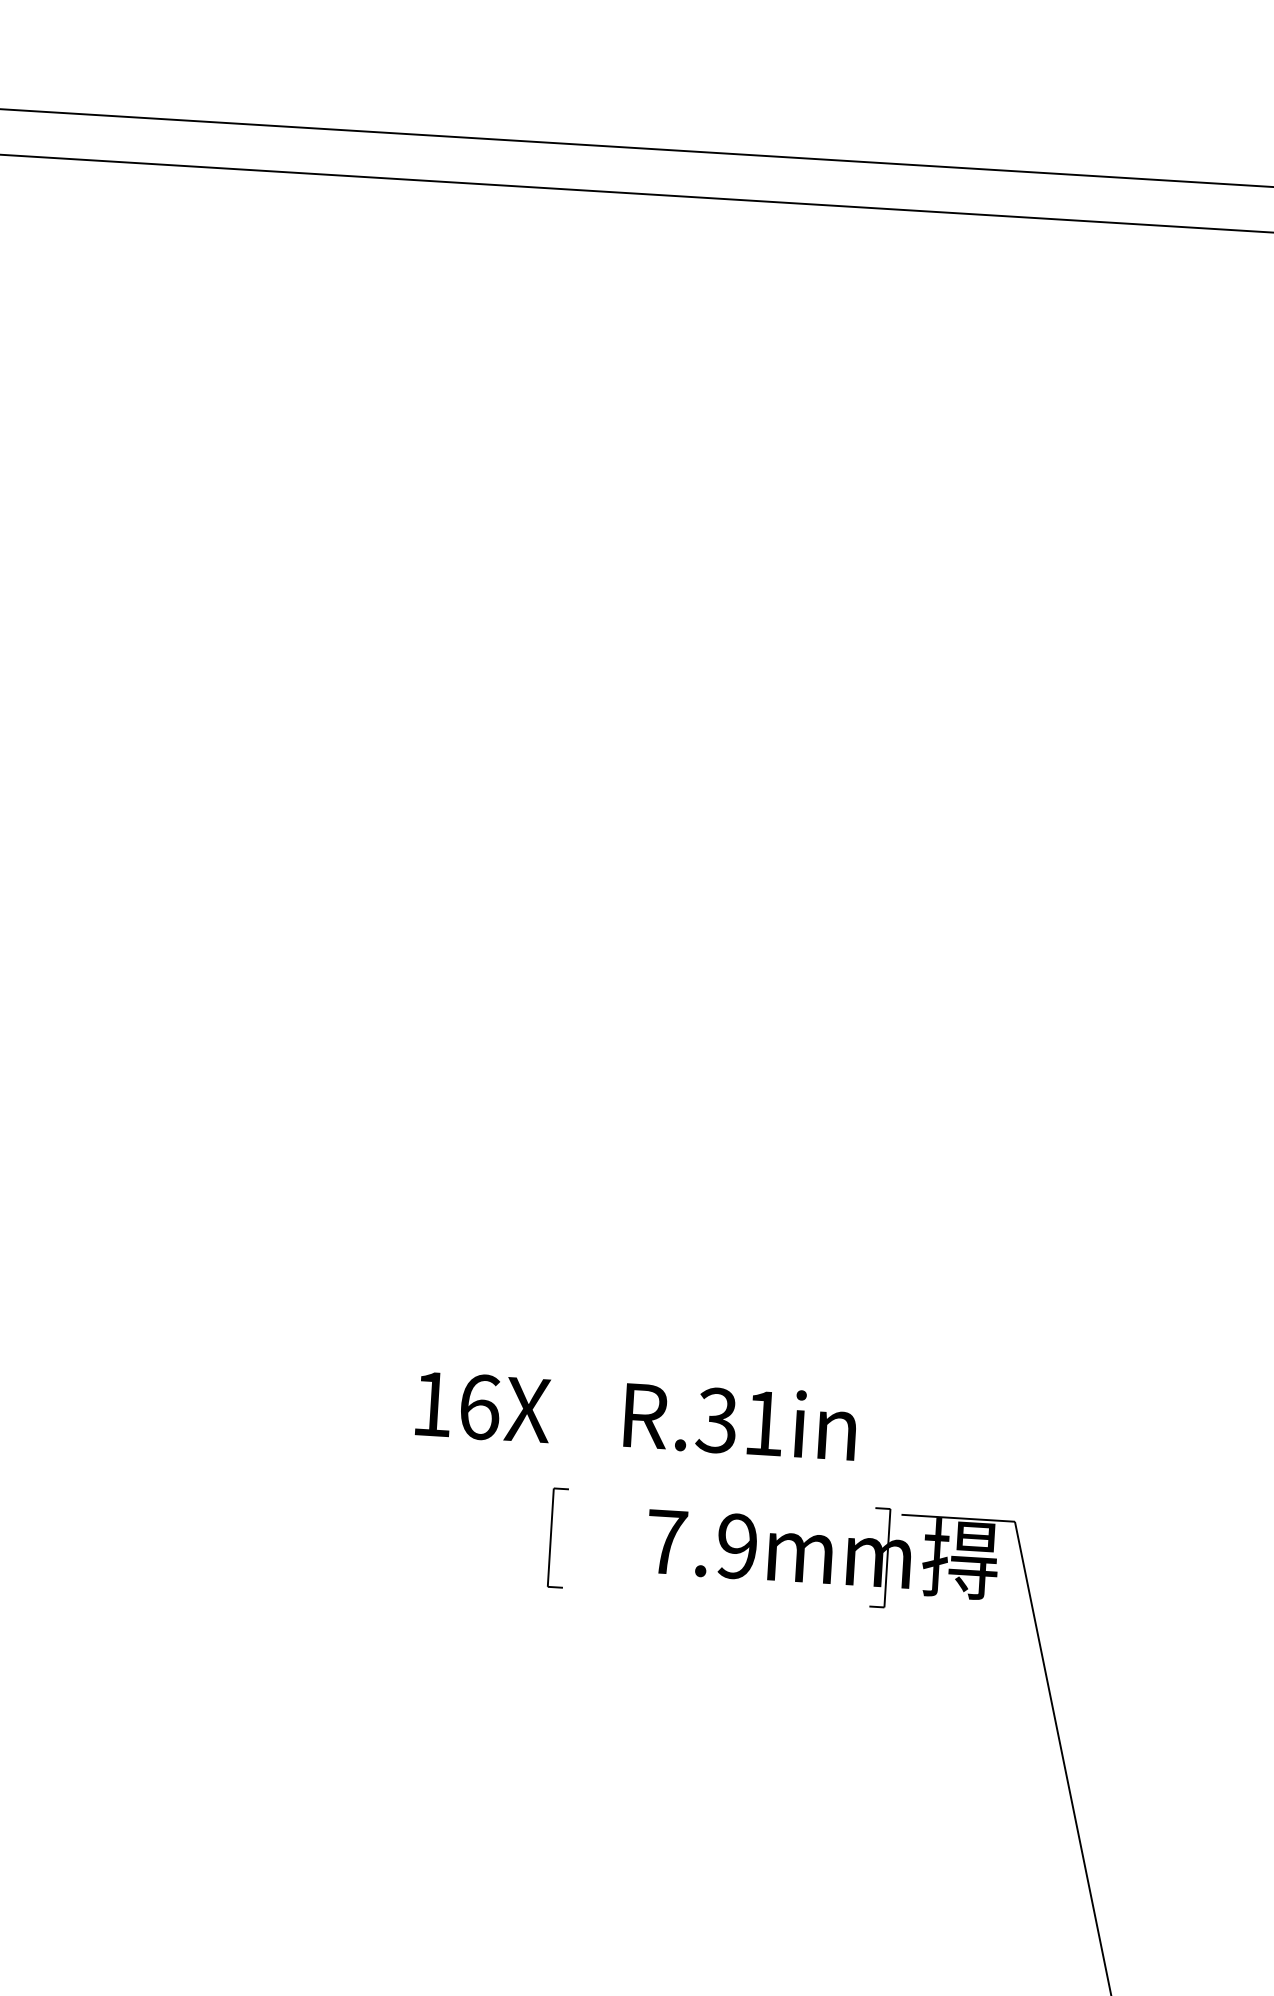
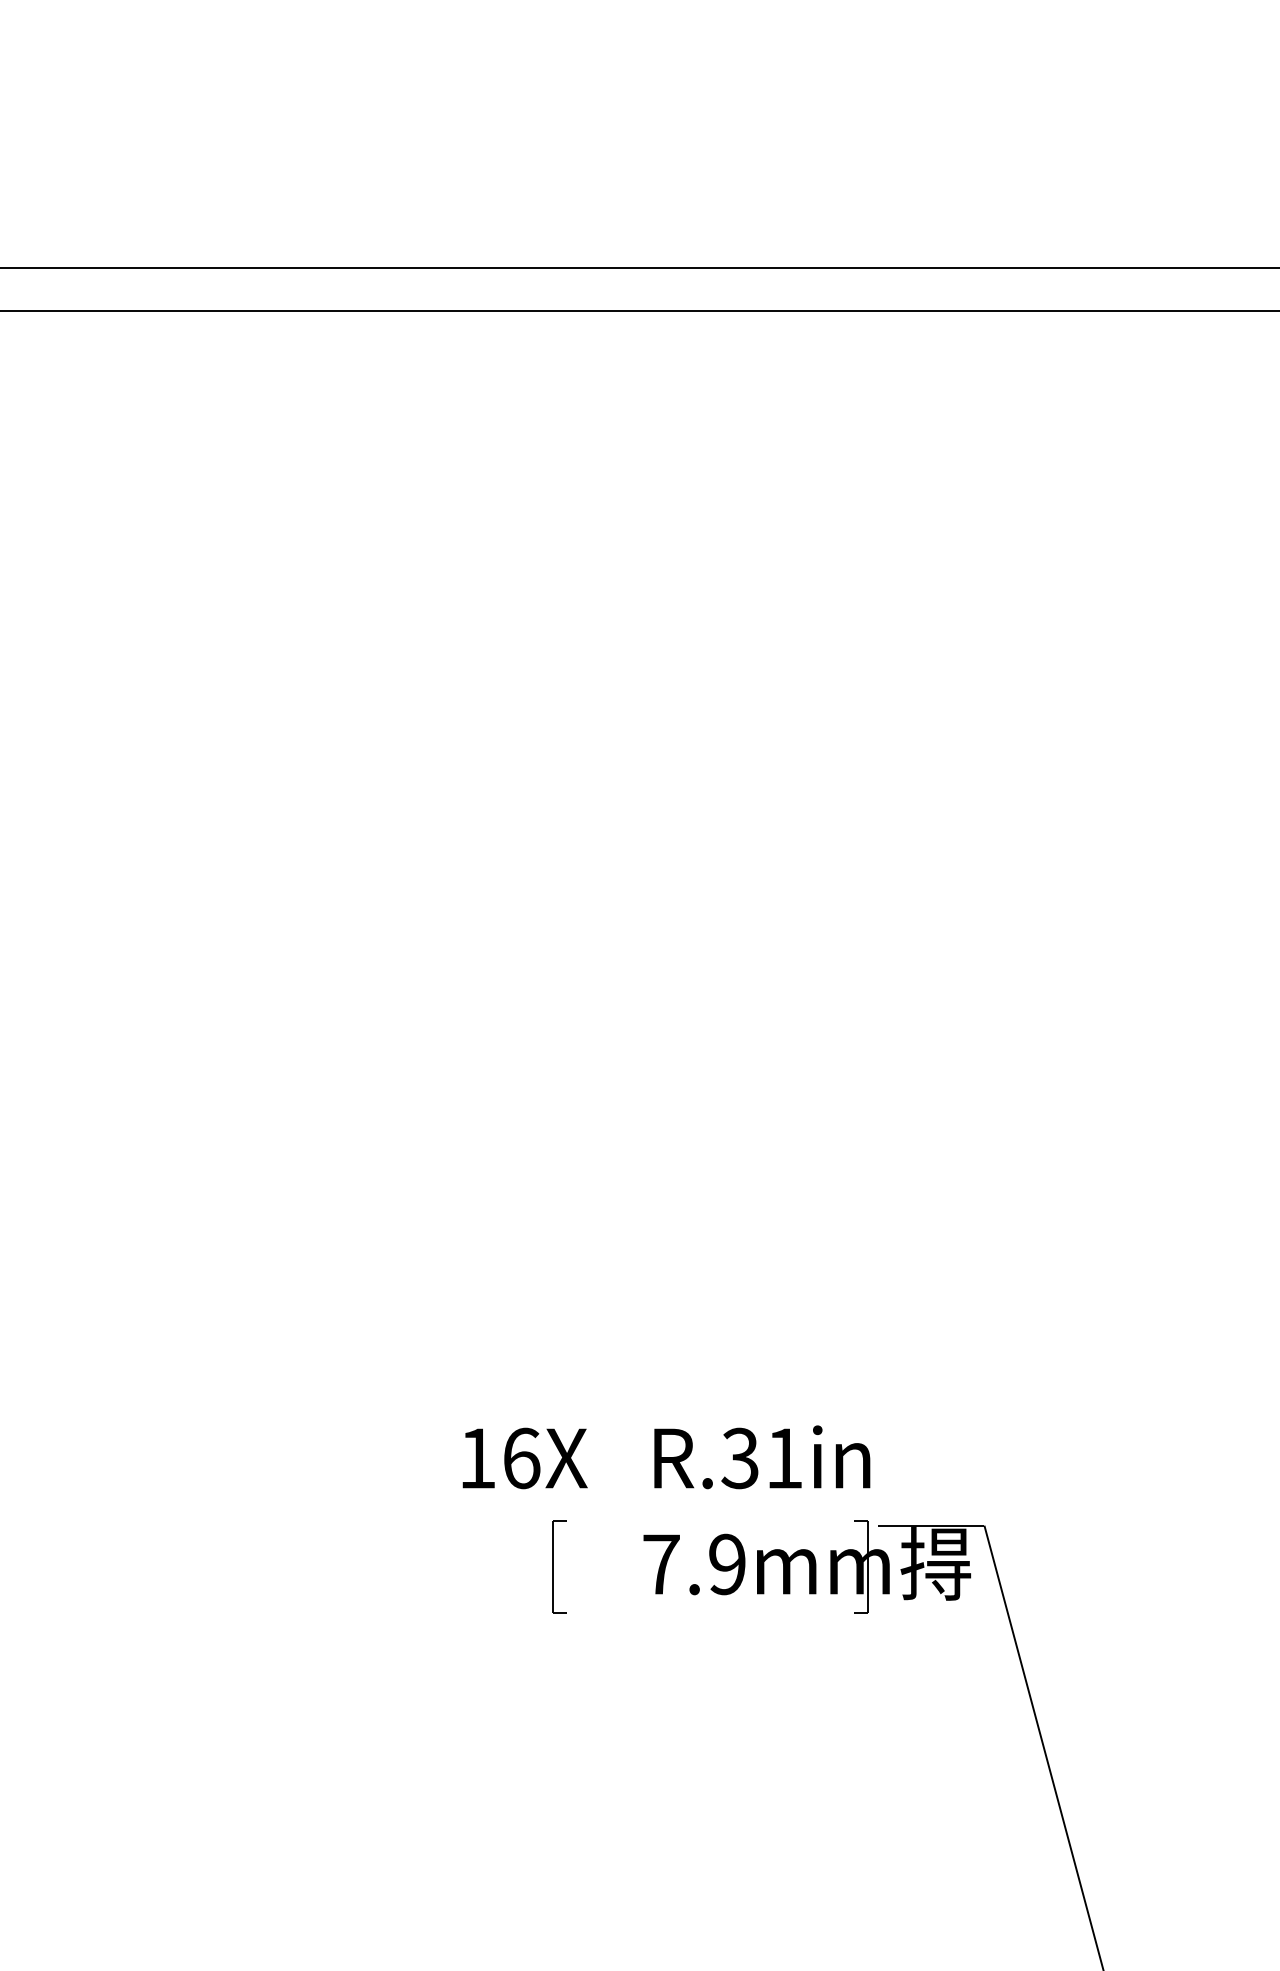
text: (482, 1407) -> (524, 1458), moved
text: (740, 1420) -> (762, 1457), moved

